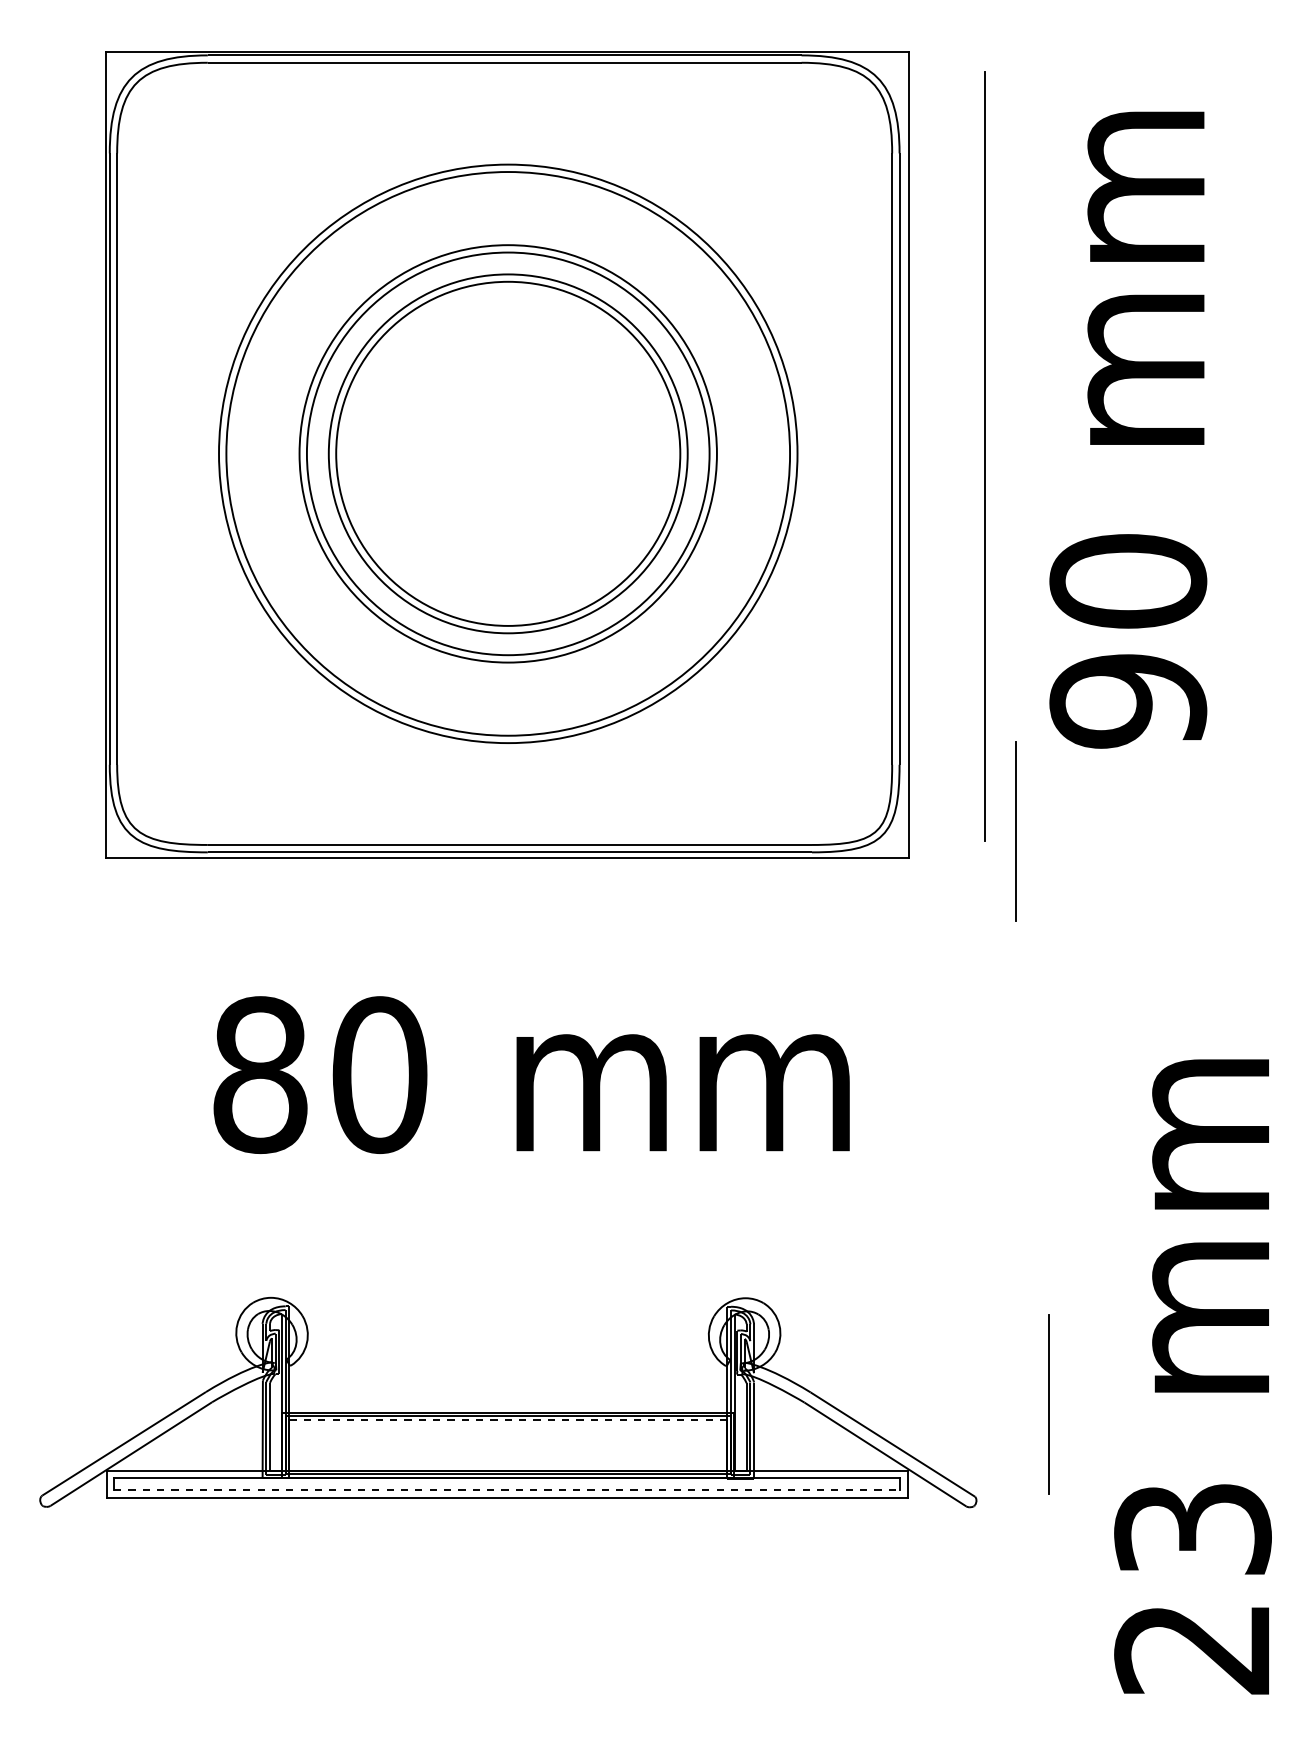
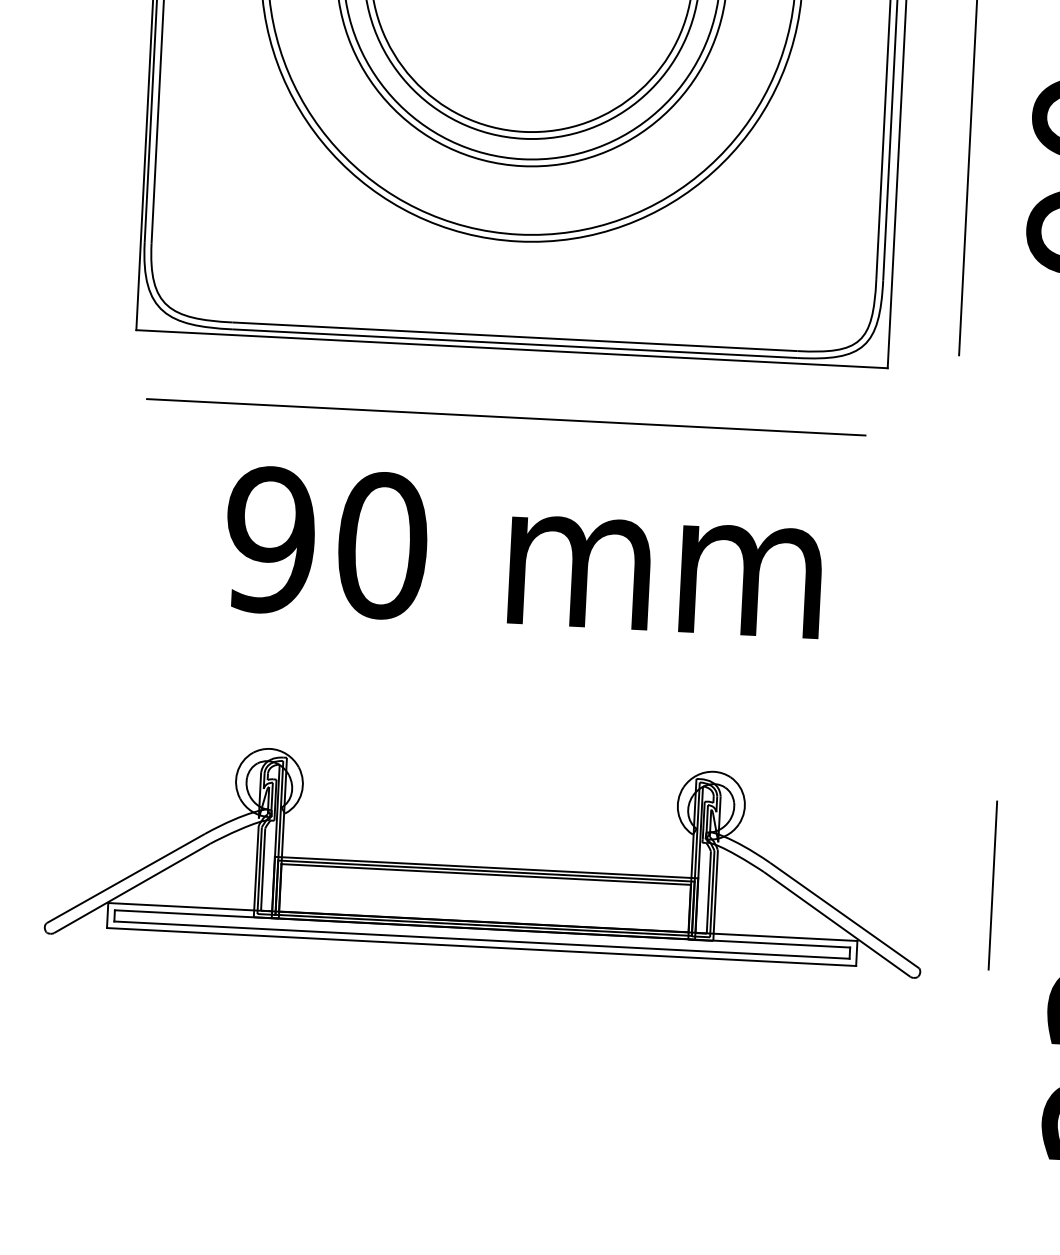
line: (1015, 831) -> (988, 348), removed
line: (504, 931) -> (505, 417), added
text: (259, 1075) -> (269, 540), 80 -> 90
line: (508, 1420) -> (486, 874), dashed -> solid
line: (507, 1490) -> (482, 940), dashed -> solid

